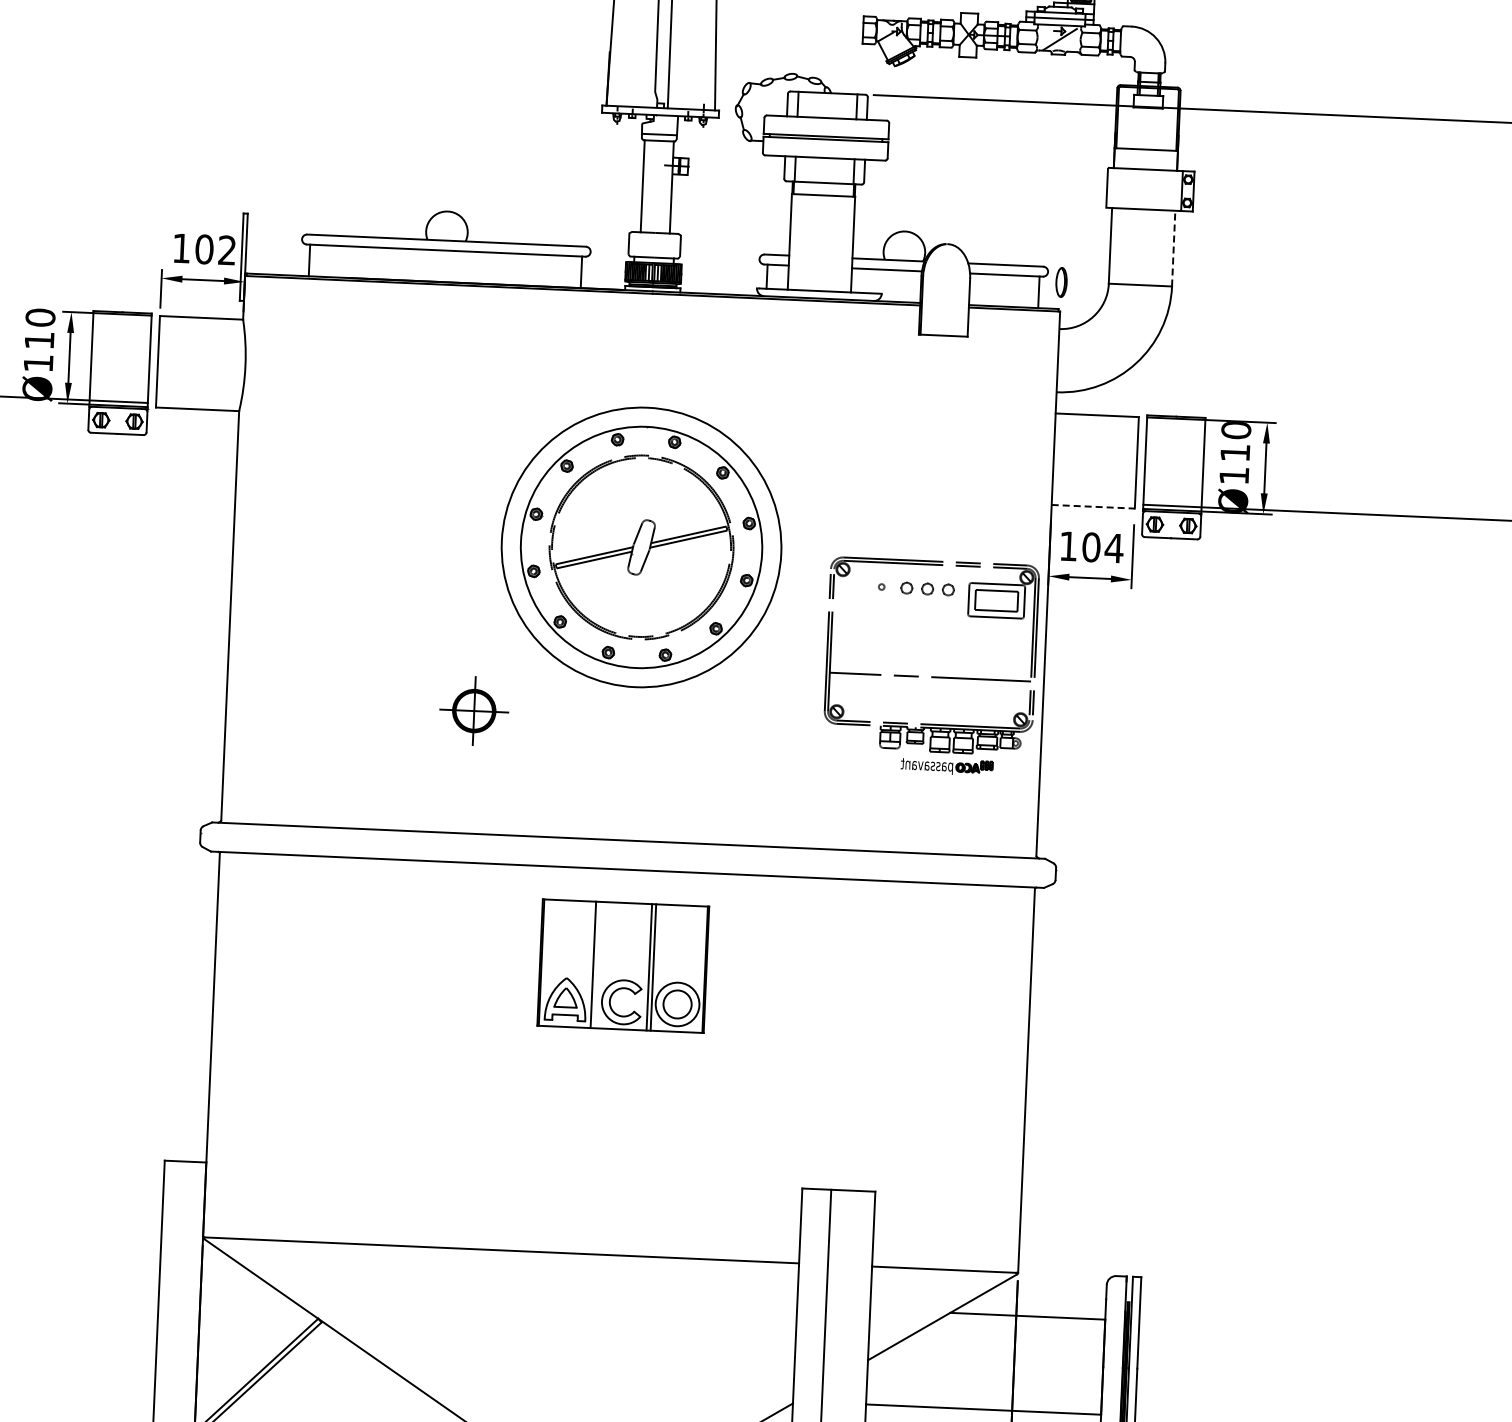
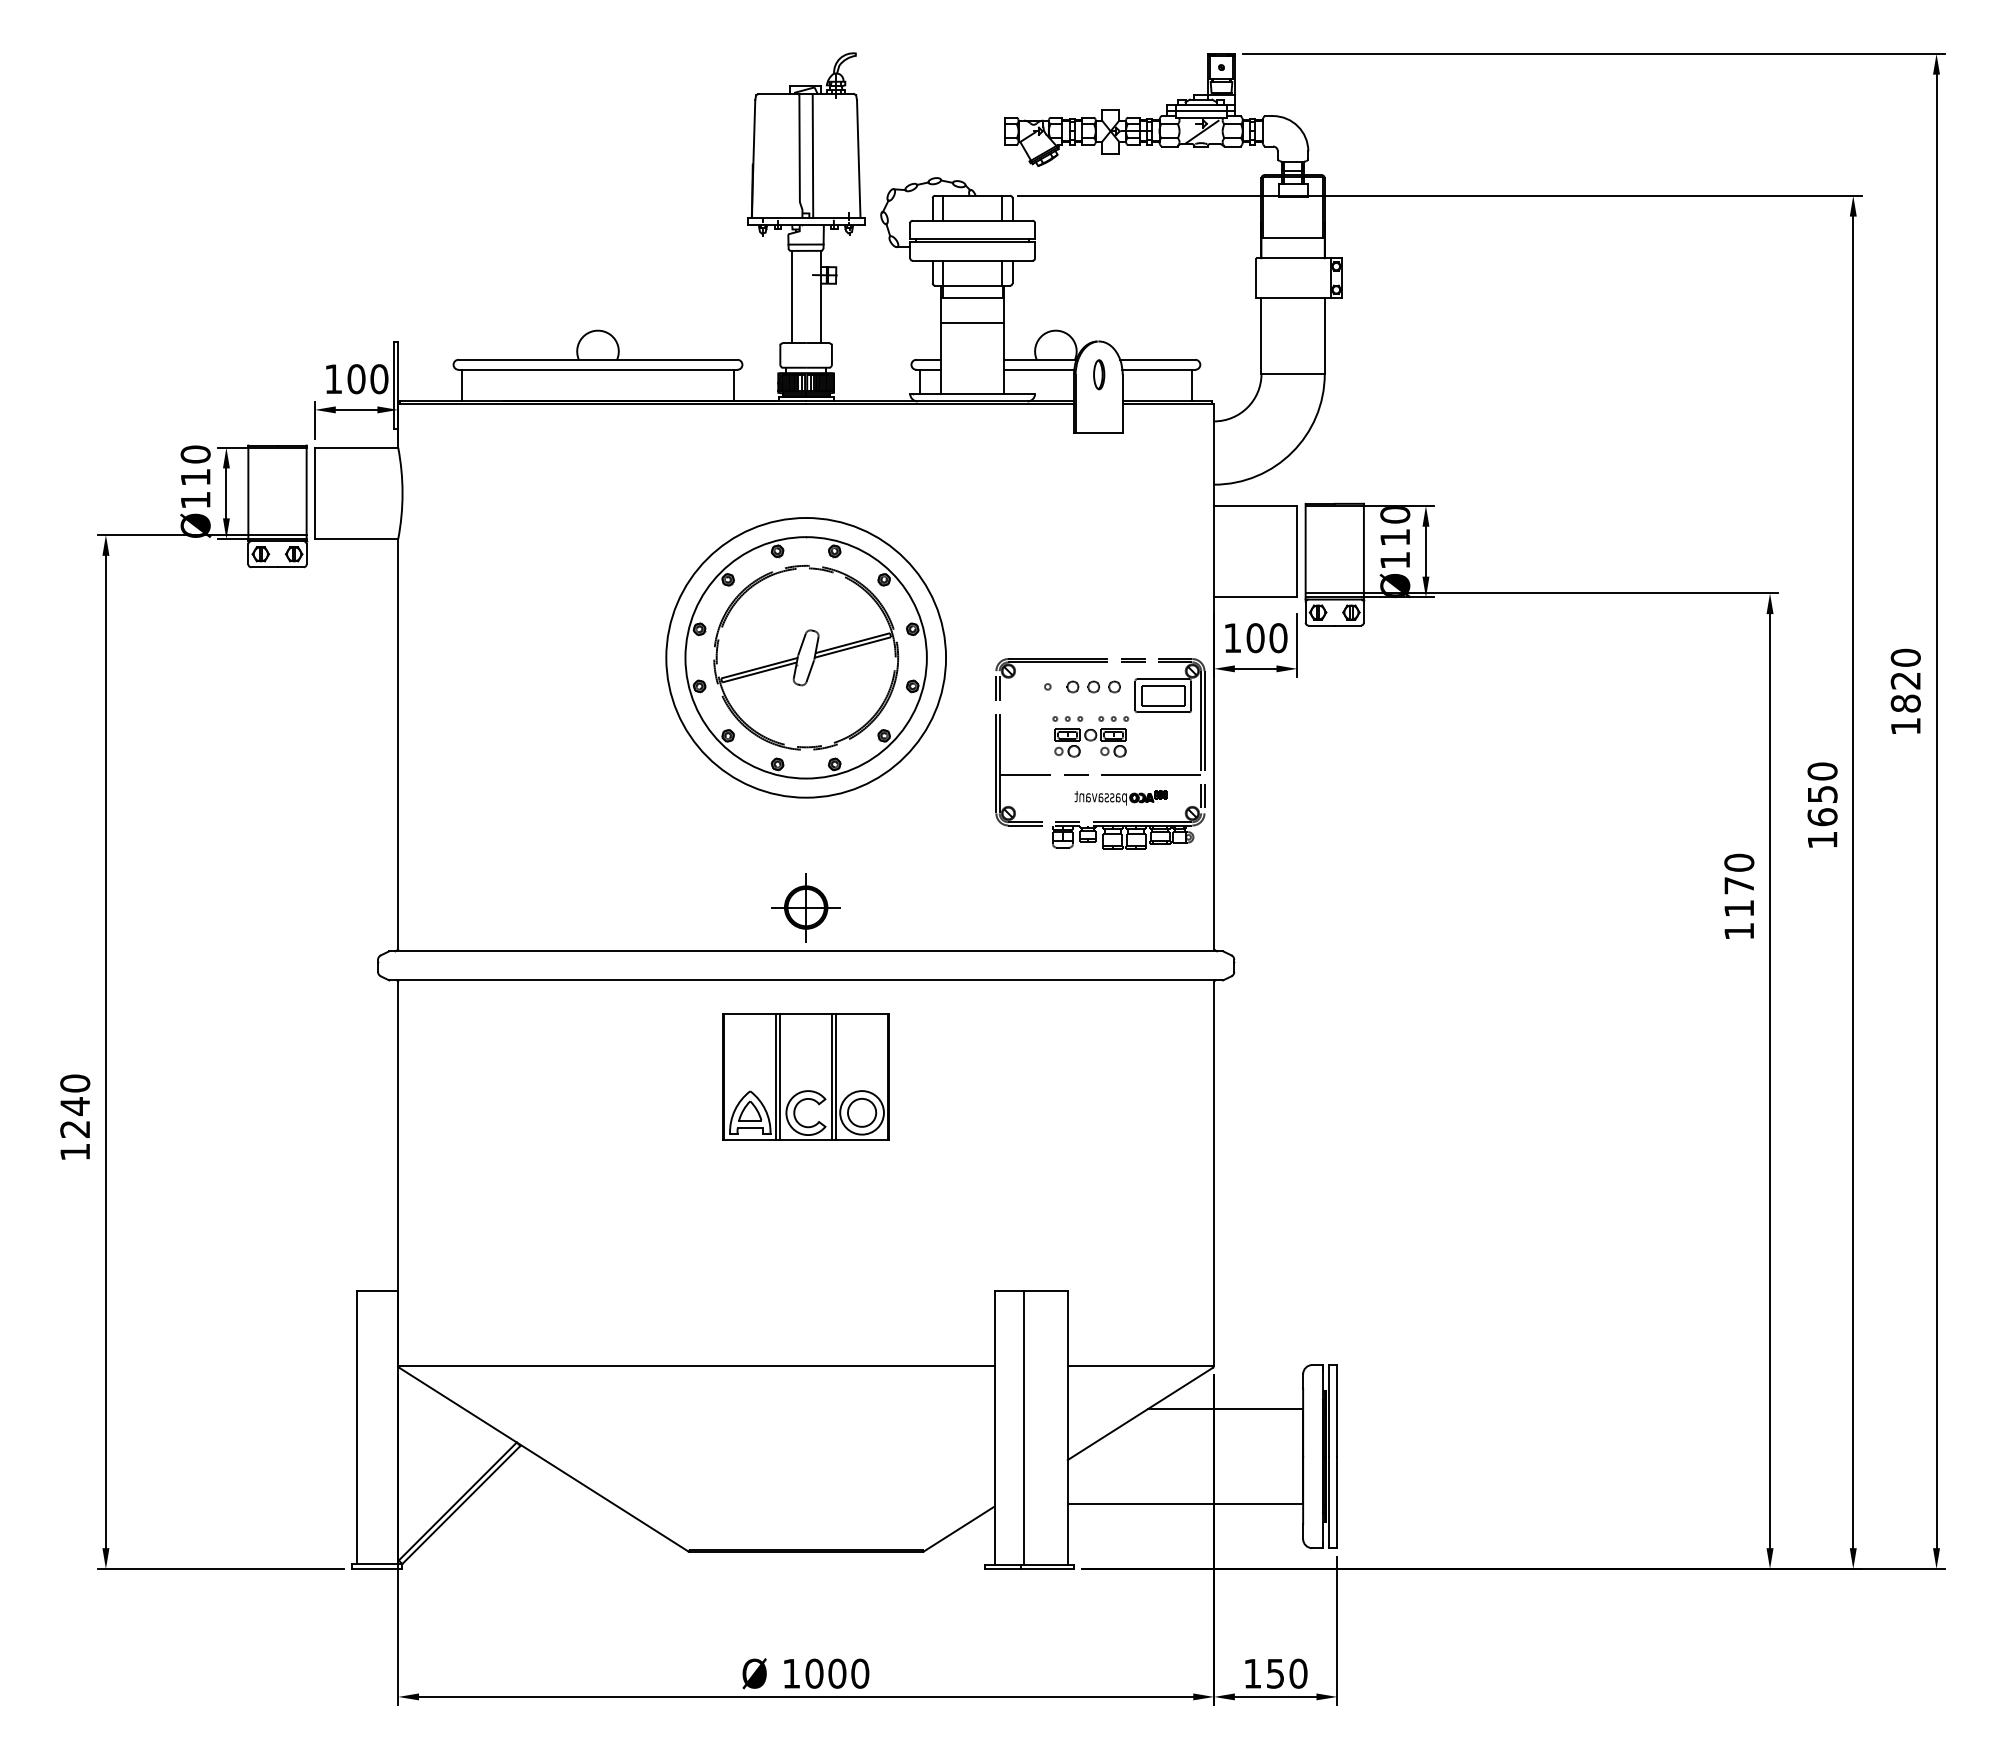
line: (822, 220) -> (972, 323), added
line: (1173, 249) -> (1324, 336), dashed -> solid
text: (227, 250) -> (379, 379), 102 -> 100
part: (1061, 282) -> (1099, 374), moved
line: (1093, 506) -> (1255, 597), dashed -> solid
text: (1113, 548) -> (1277, 638), 104 -> 100
part: (922, 638) -> (1090, 736), added
part: (473, 710) -> (805, 907), moved
part: (946, 766) -> (1120, 797), moved
line: (597, 964) -> (780, 1076), added

